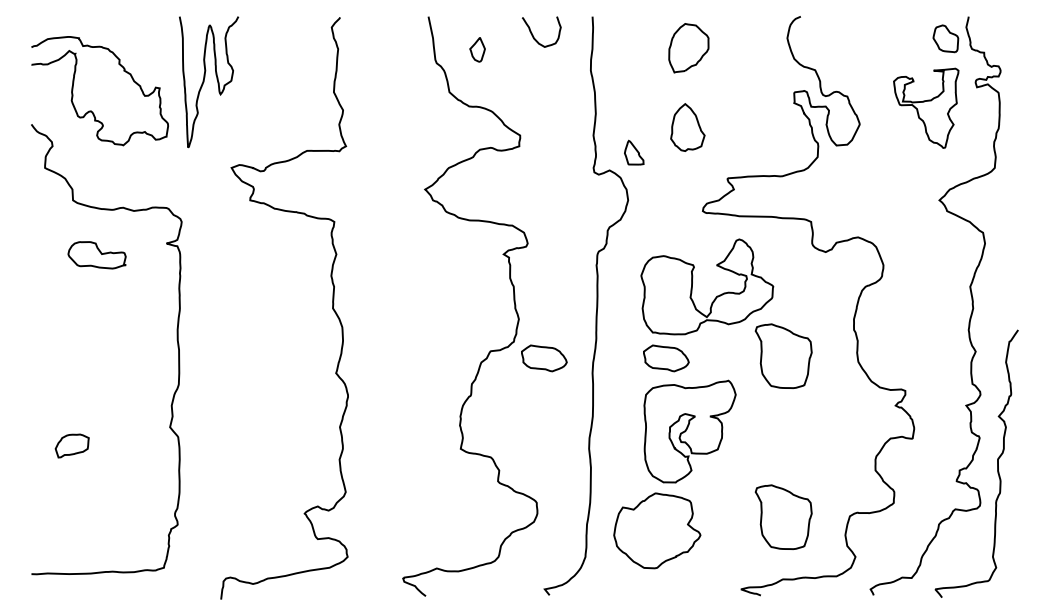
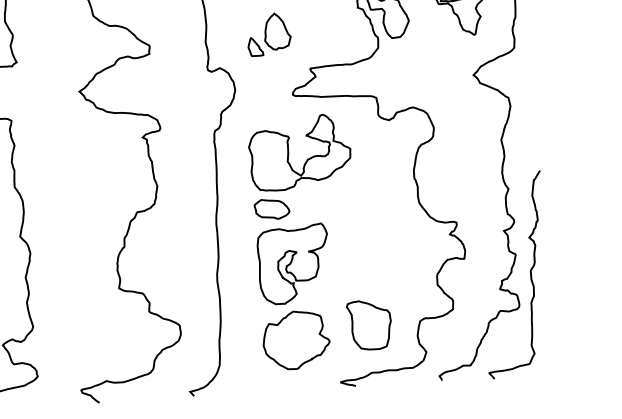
part: (634, 152) -> (255, 46), moved
part: (783, 355) -> (361, 201), removed
part: (544, 358) -> (178, 215), removed
part: (657, 530) -> (296, 339), moved

